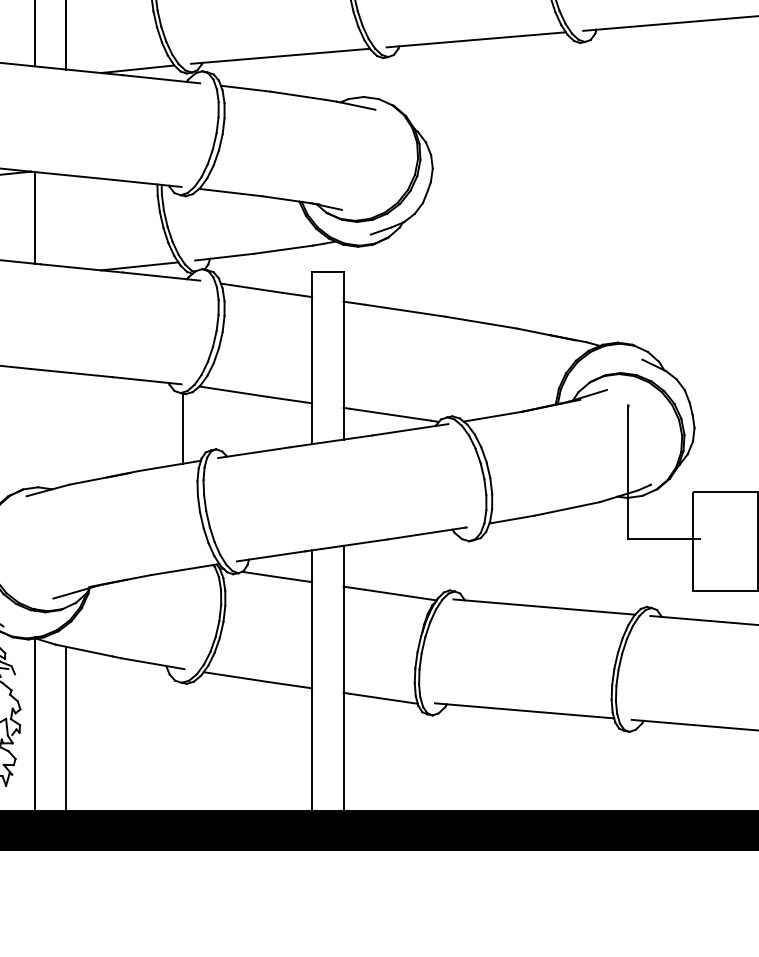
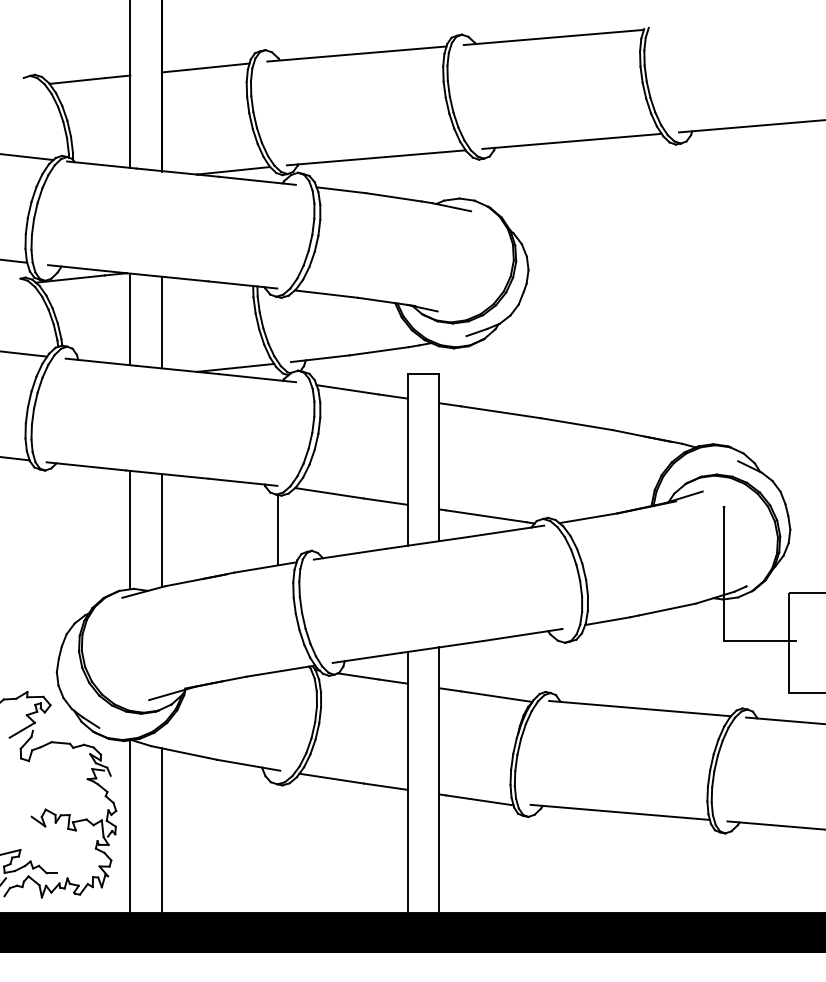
line: (65, 220) -> (161, 322), added
line: (34, 427) -> (130, 529), added
line: (65, 428) -> (161, 530), added

